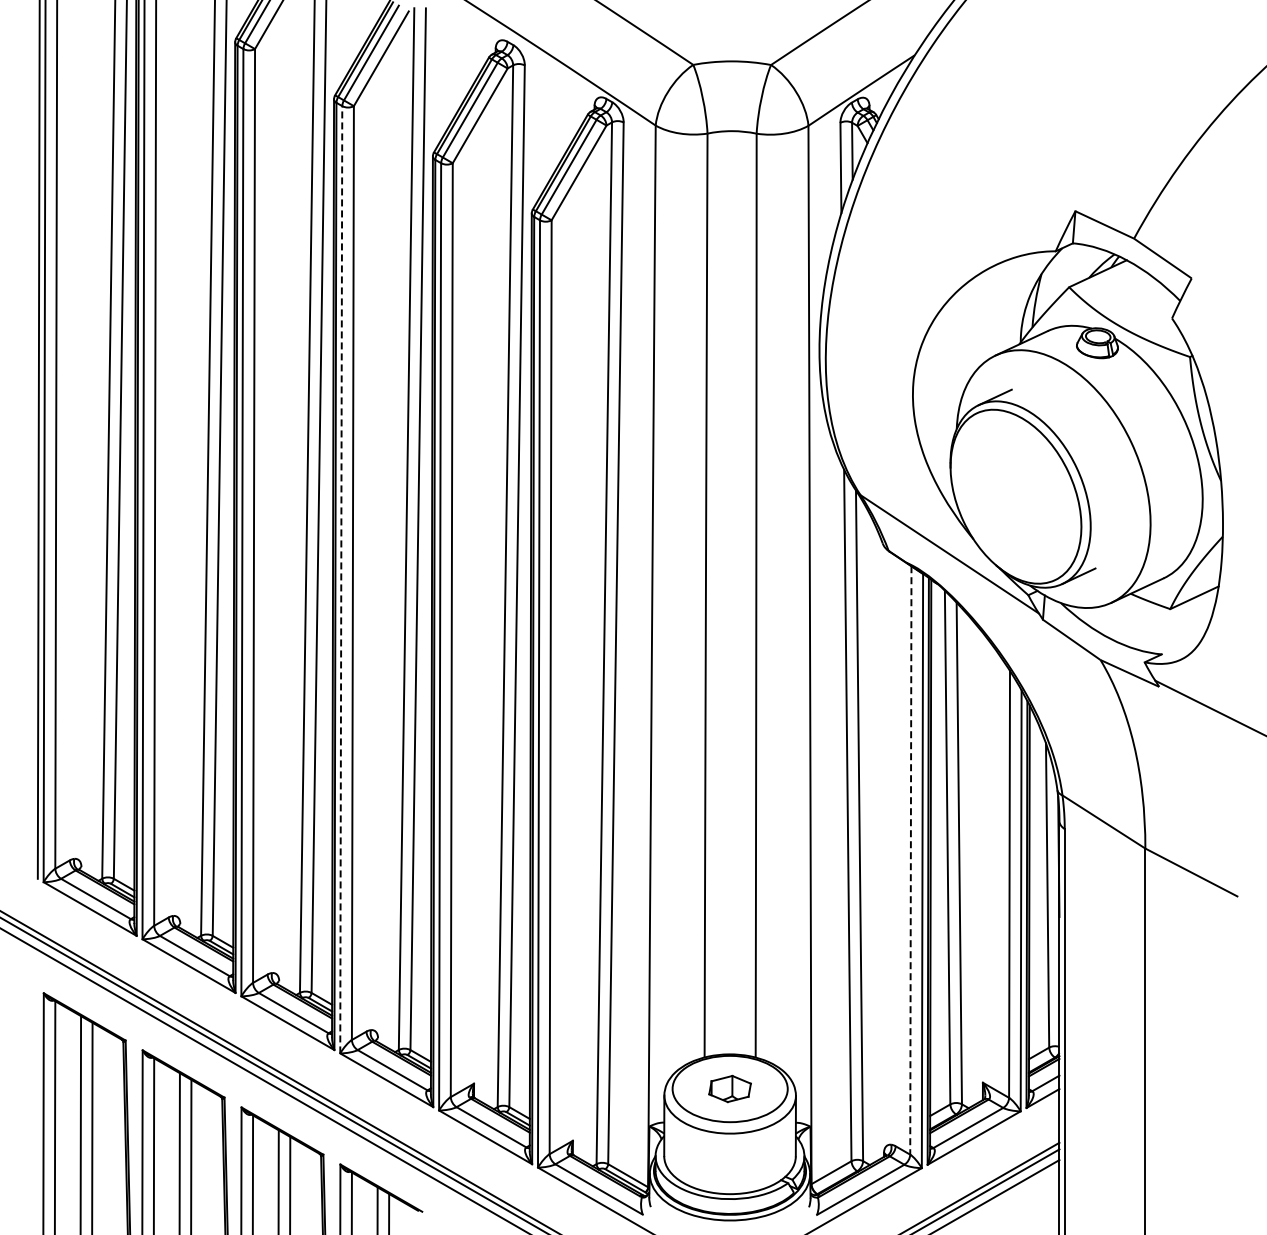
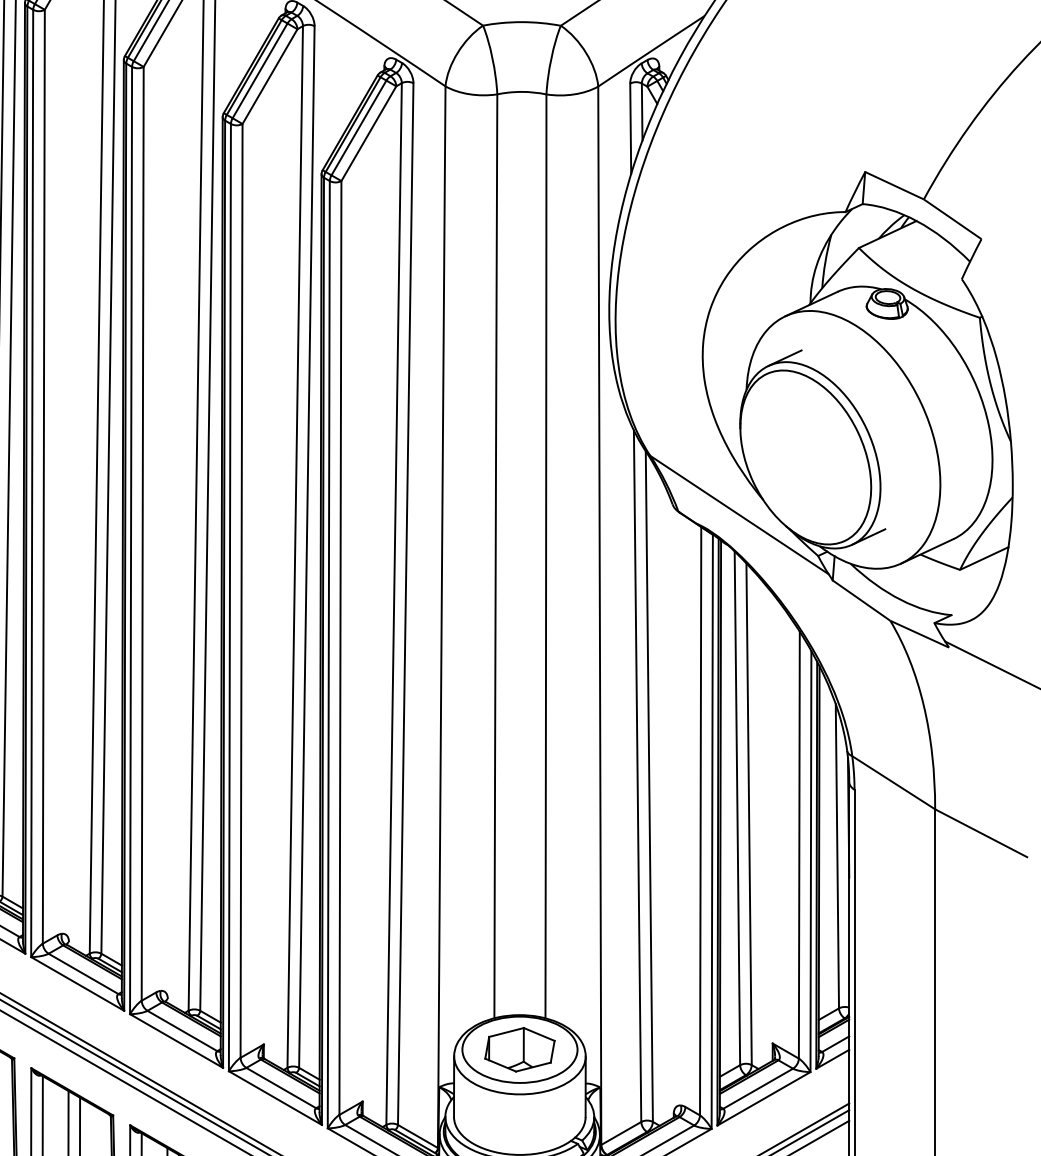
line: (341, 579) -> (131, 540), dashed -> solid
line: (910, 860) -> (700, 821), dashed -> solid
part: (729, 1088) -> (519, 1049), size x1.67

